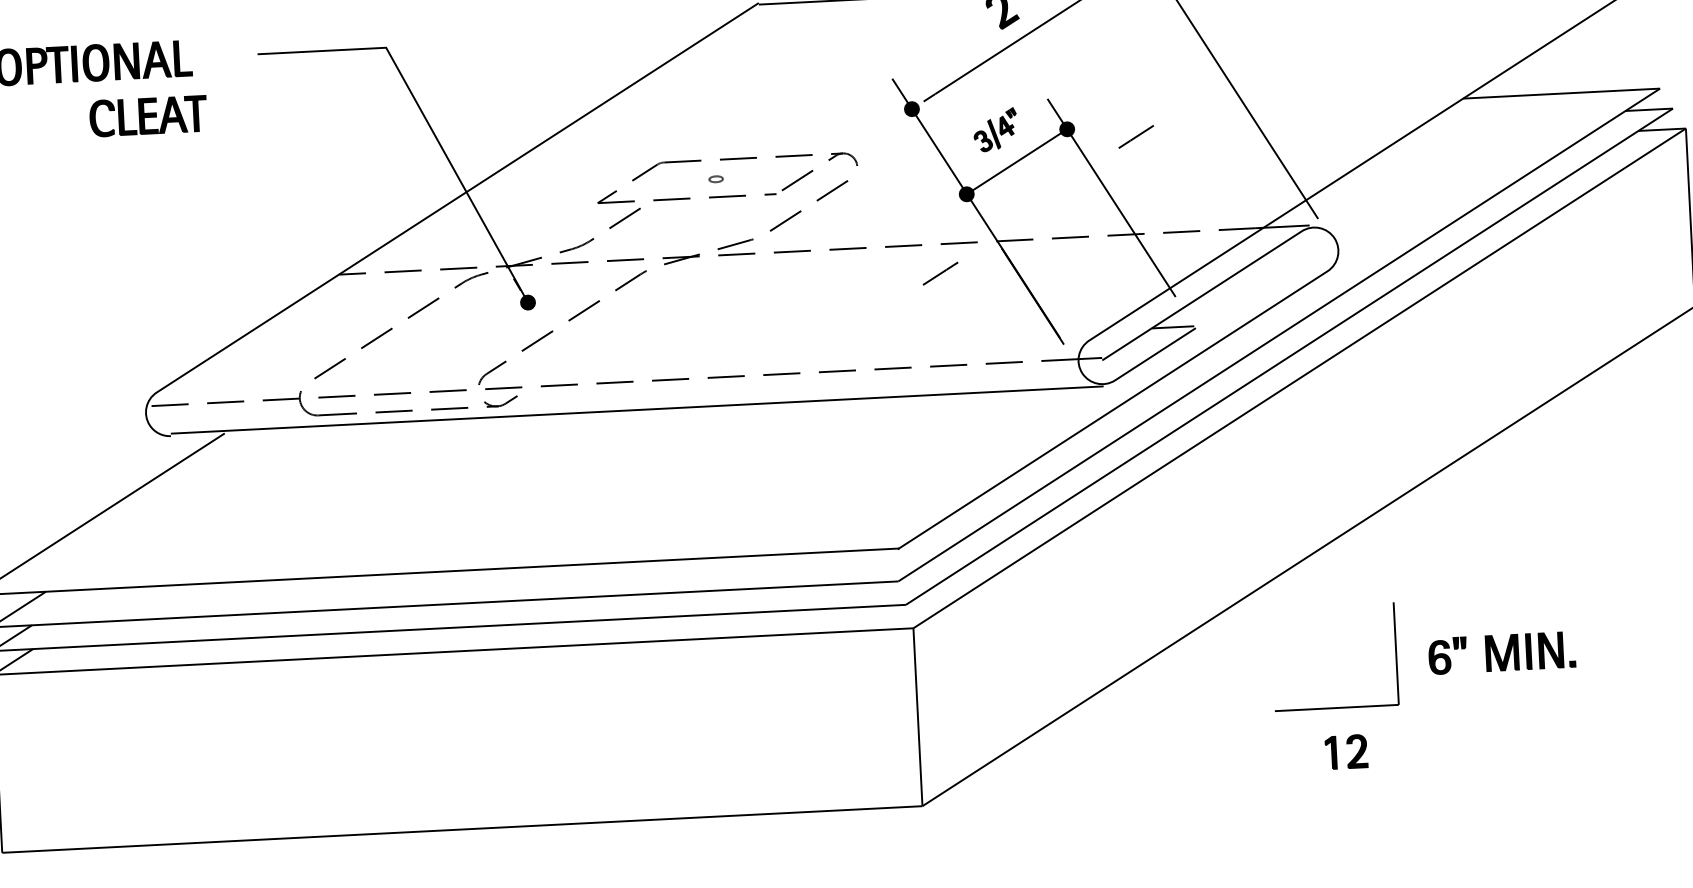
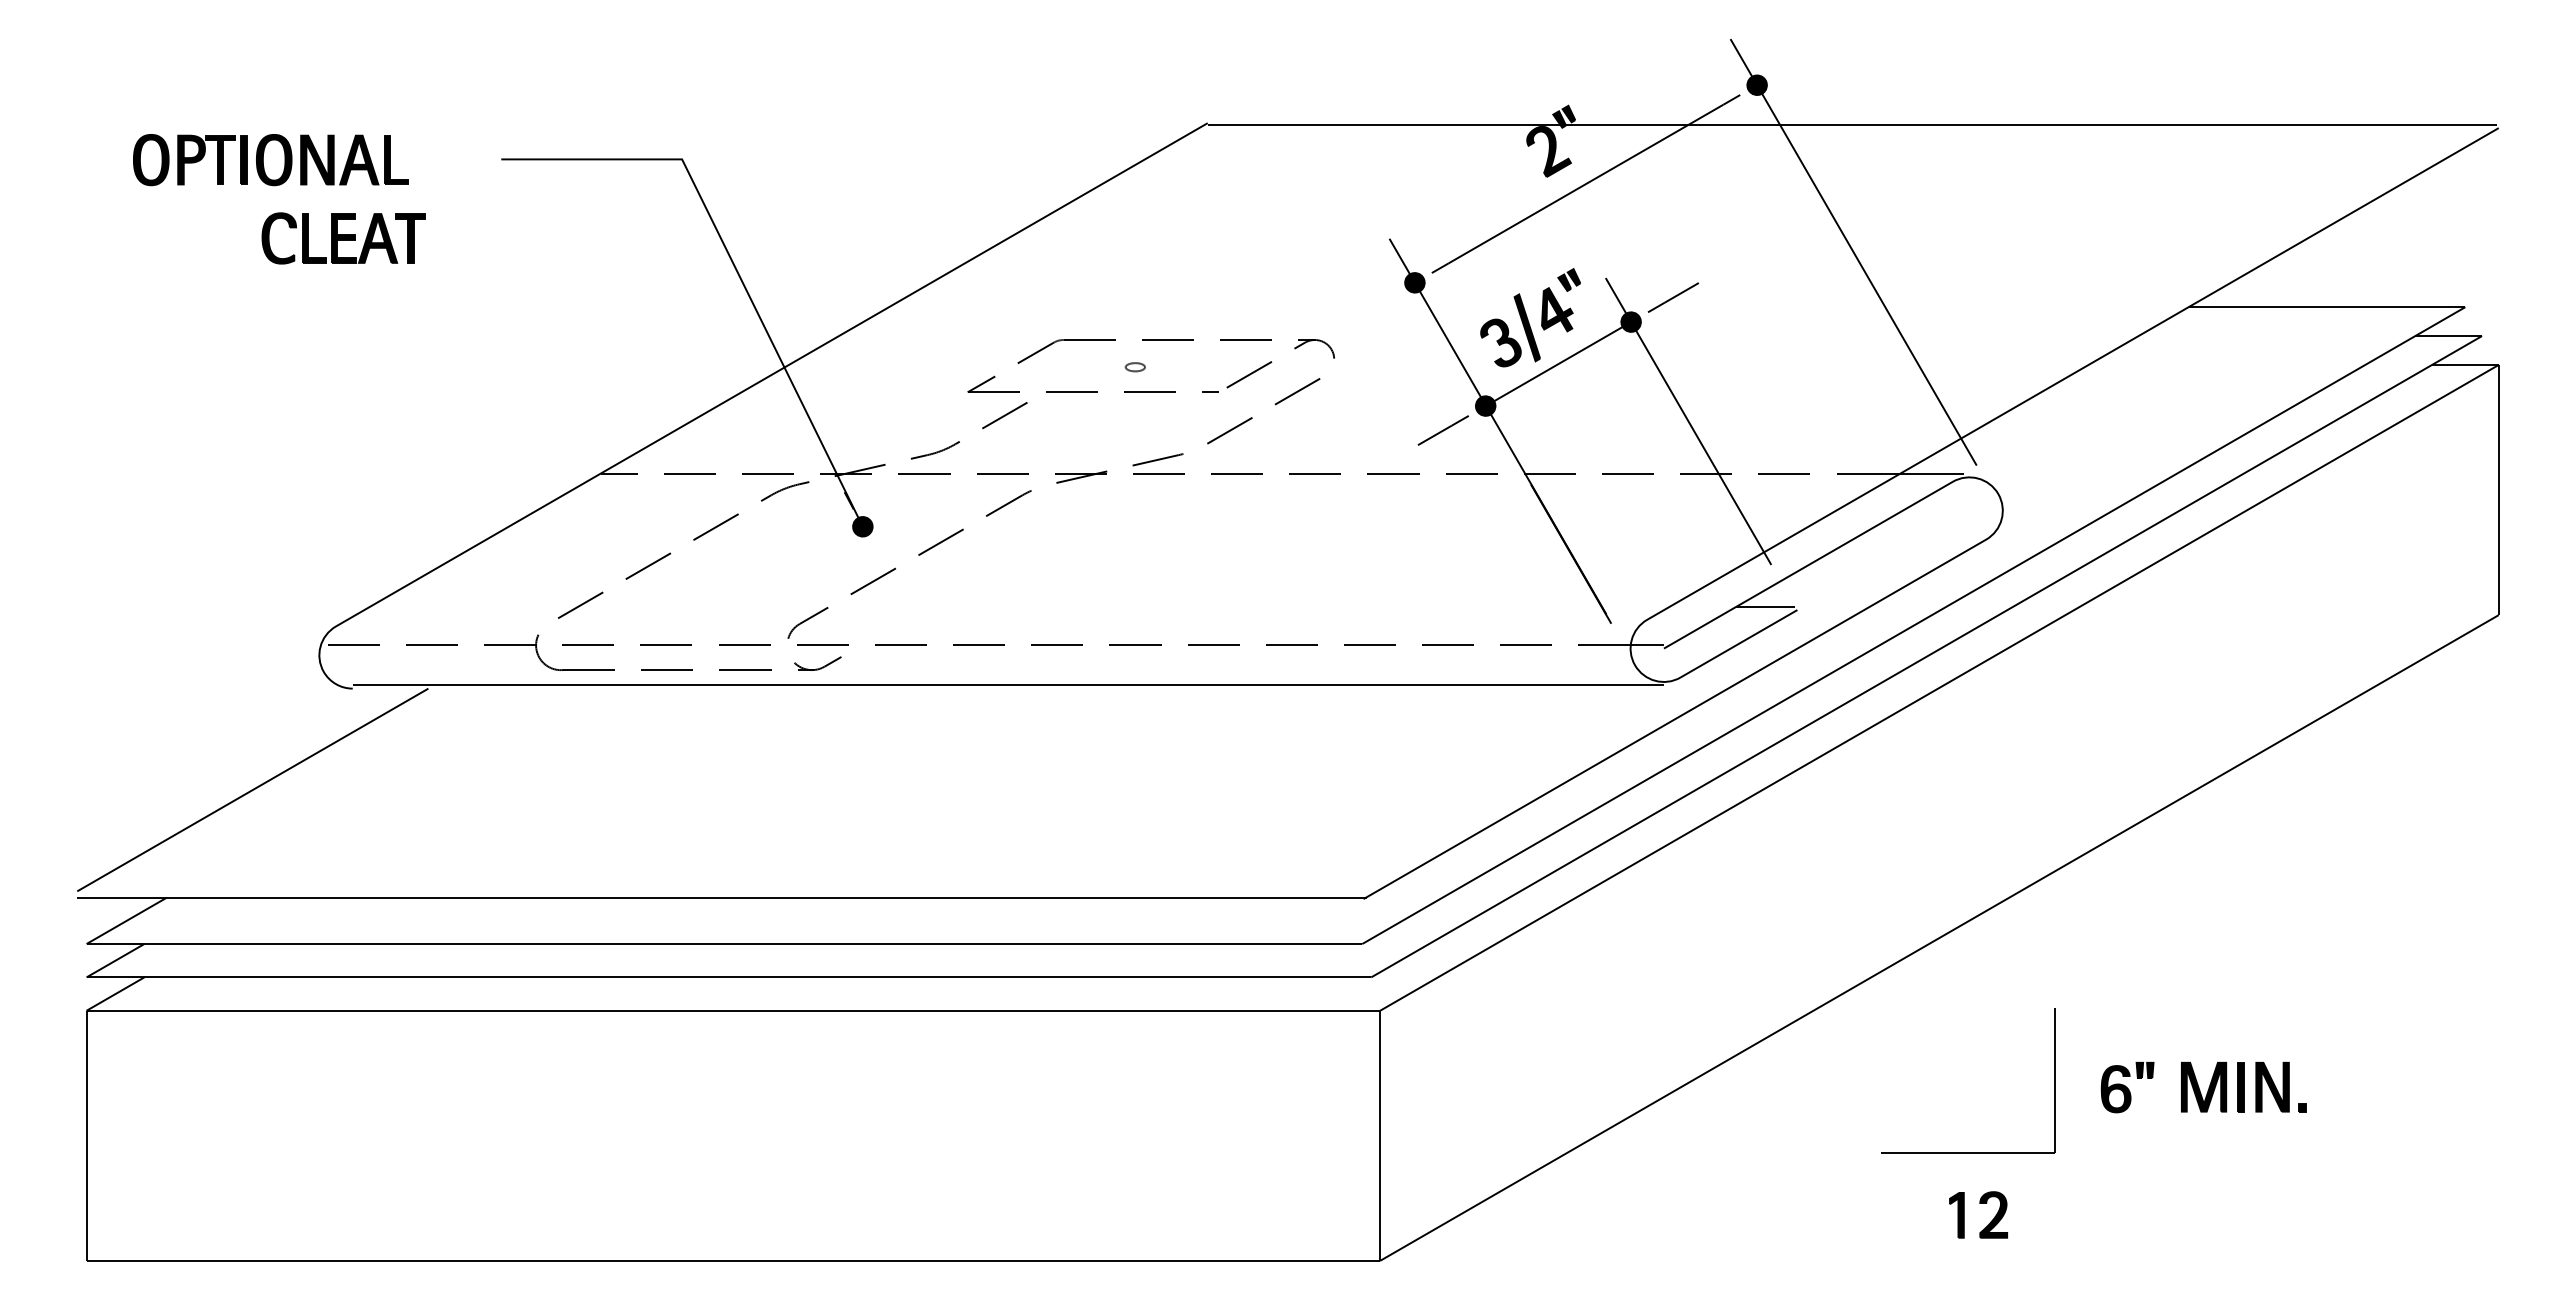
part: (995, 129) -> (1530, 317), size x1.67
line: (1136, 136) -> (1673, 297), moved
line: (939, 273) -> (1442, 430), moved

